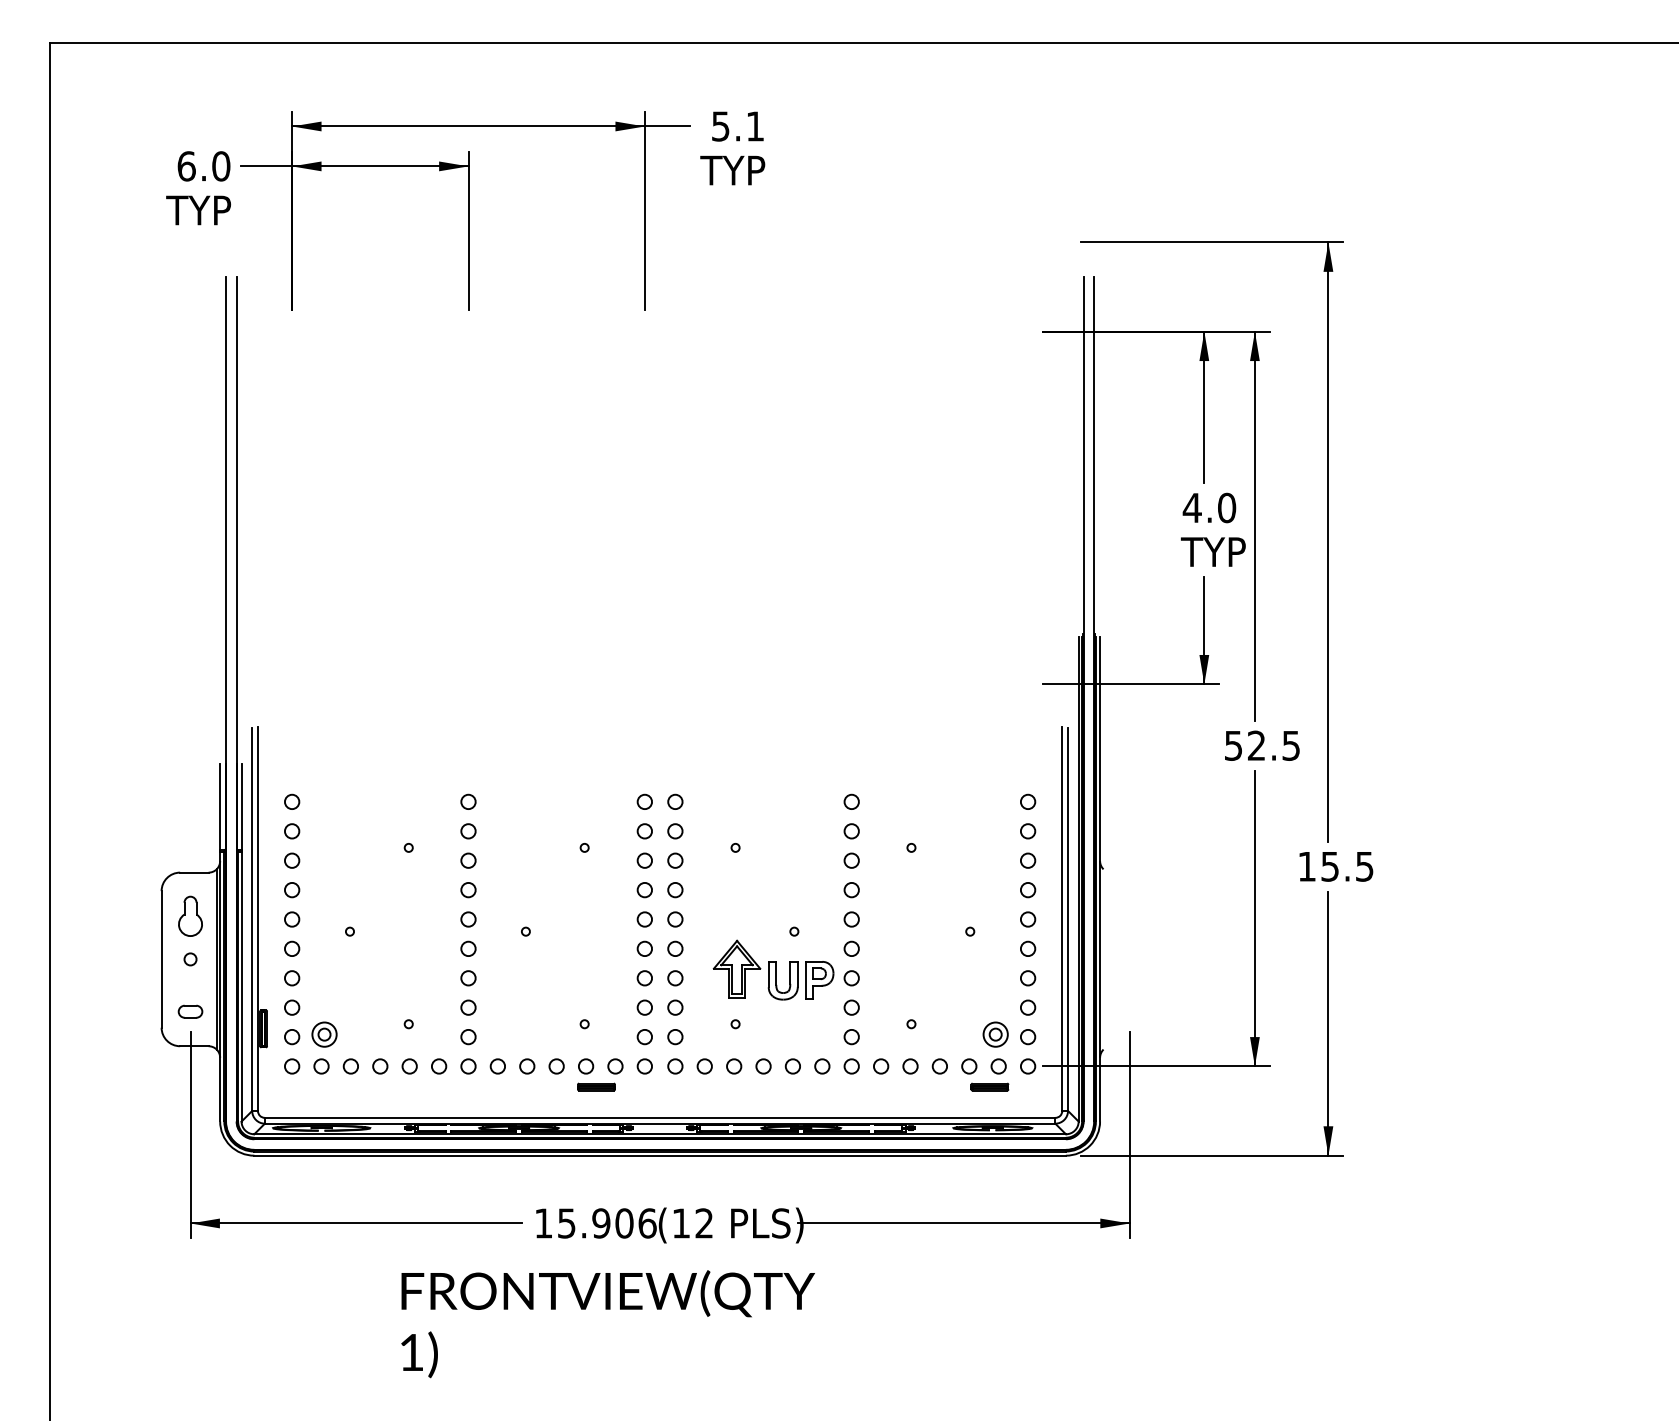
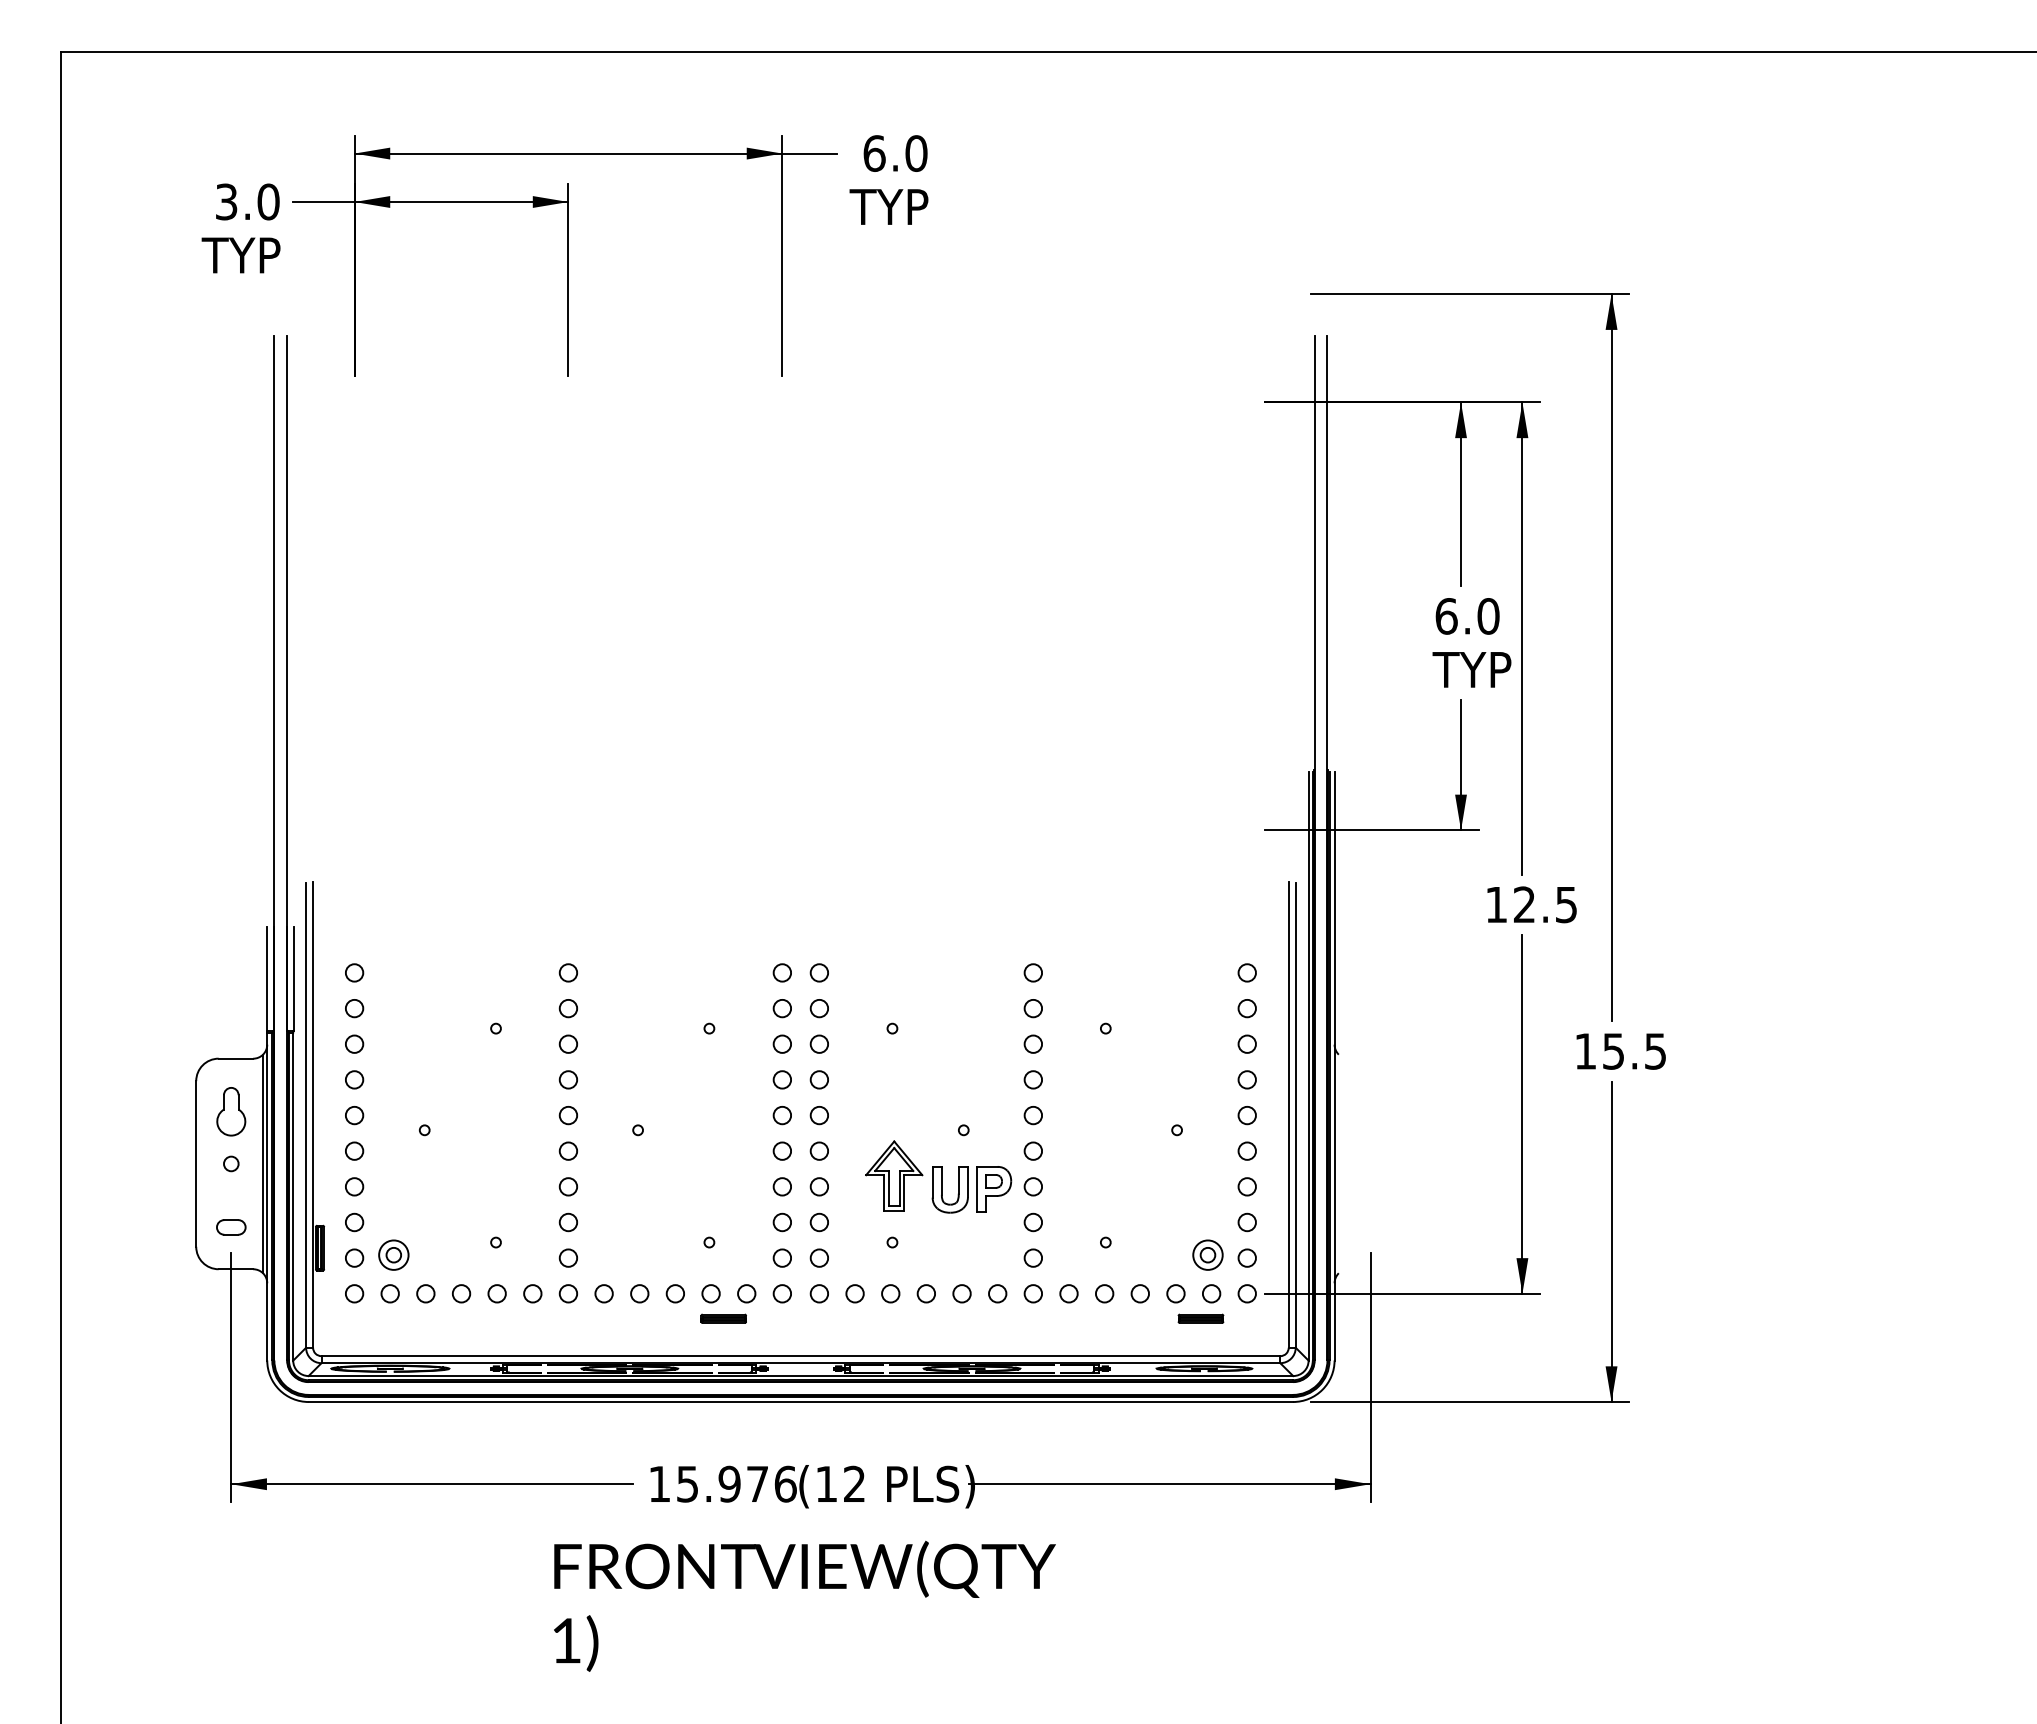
text: (738, 126) -> (895, 153), 5.1 -> 6.0
text: (186, 165) -> (226, 201), 6.0 -> 3.0
text: (1192, 508) -> (1446, 616), 4.0 -> 6.0
text: (1233, 746) -> (1496, 905), 52.5 -> 12.5
text: (624, 1222) -> (757, 1483), 15.906 -> 15.976
text: (607, 1323) -> (804, 1605), moved

